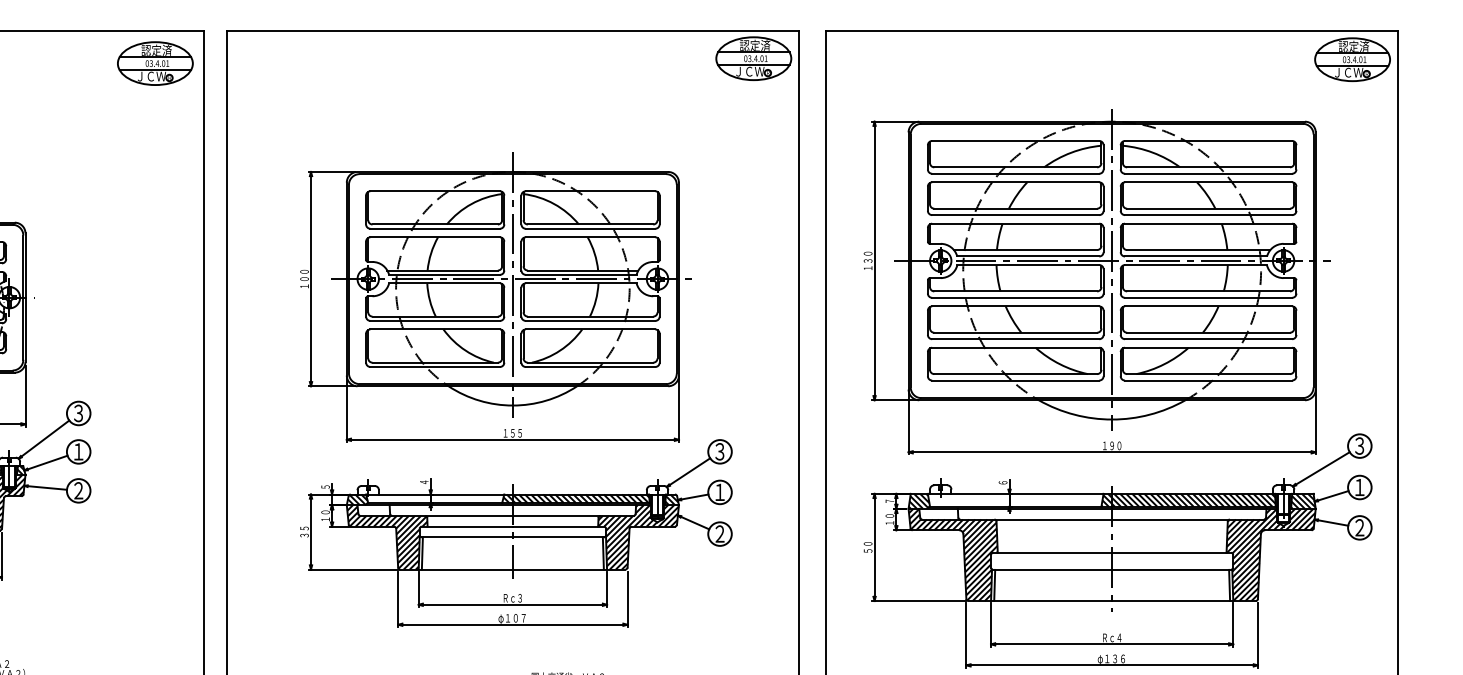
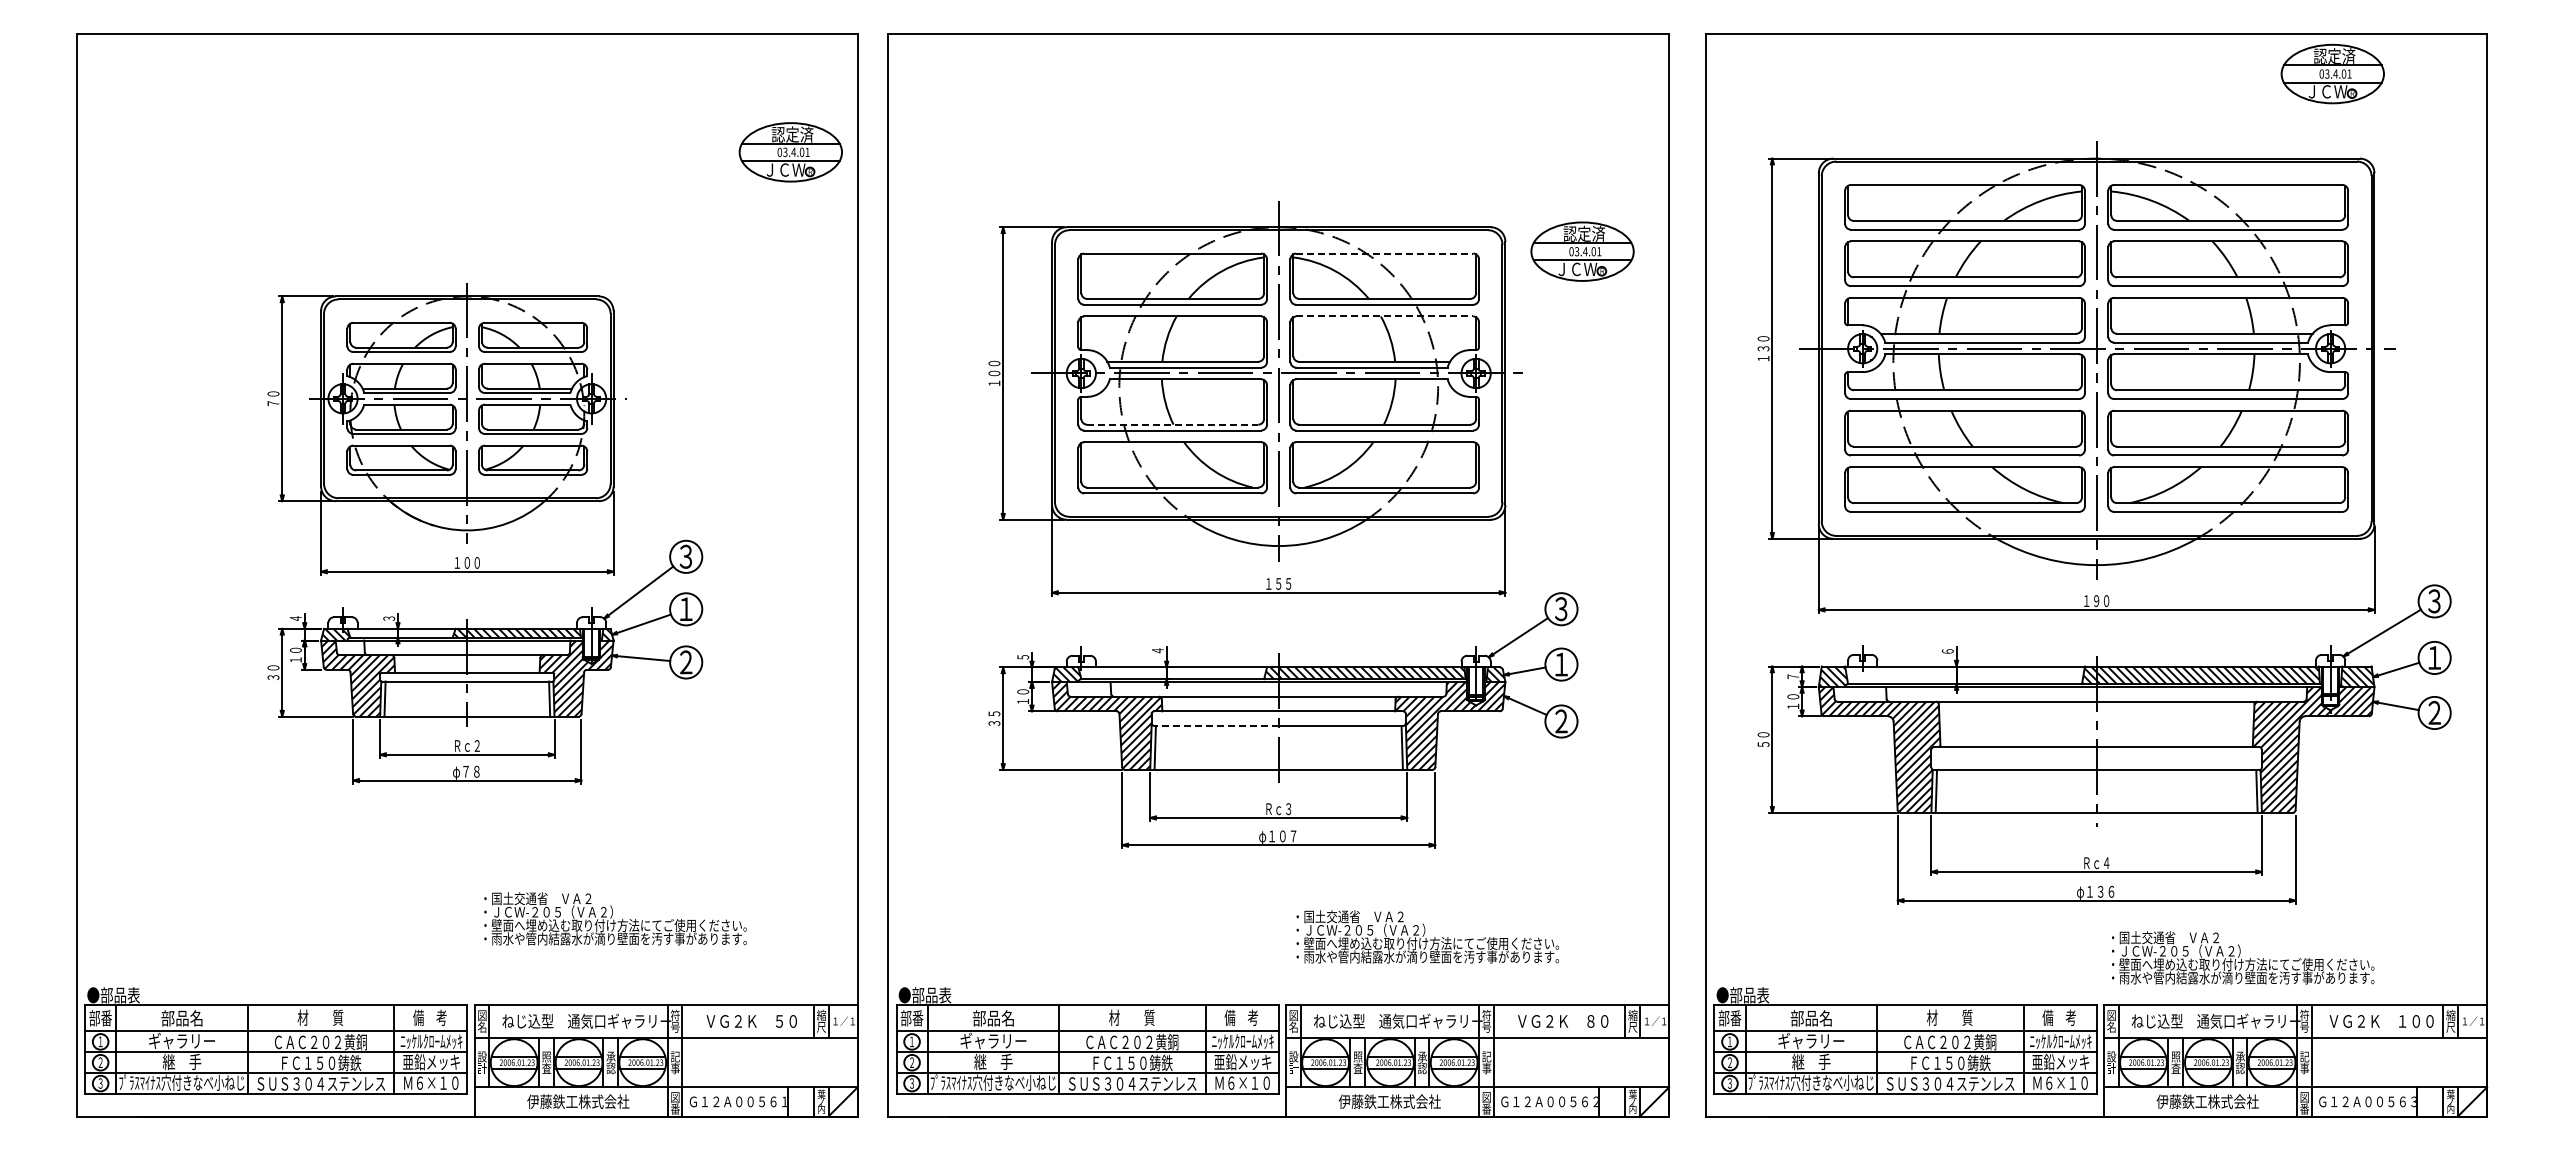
part: (753, 58) -> (1582, 251), moved
part: (1352, 59) -> (2332, 73), moved
part: (155, 63) -> (790, 152), moved
line: (591, 191) -> (1385, 253), solid -> dashed
line: (591, 237) -> (1385, 316), solid -> dashed
line: (435, 316) -> (1172, 424), solid -> dashed
line: (467, 537) -> (1216, 725), solid -> dashed

